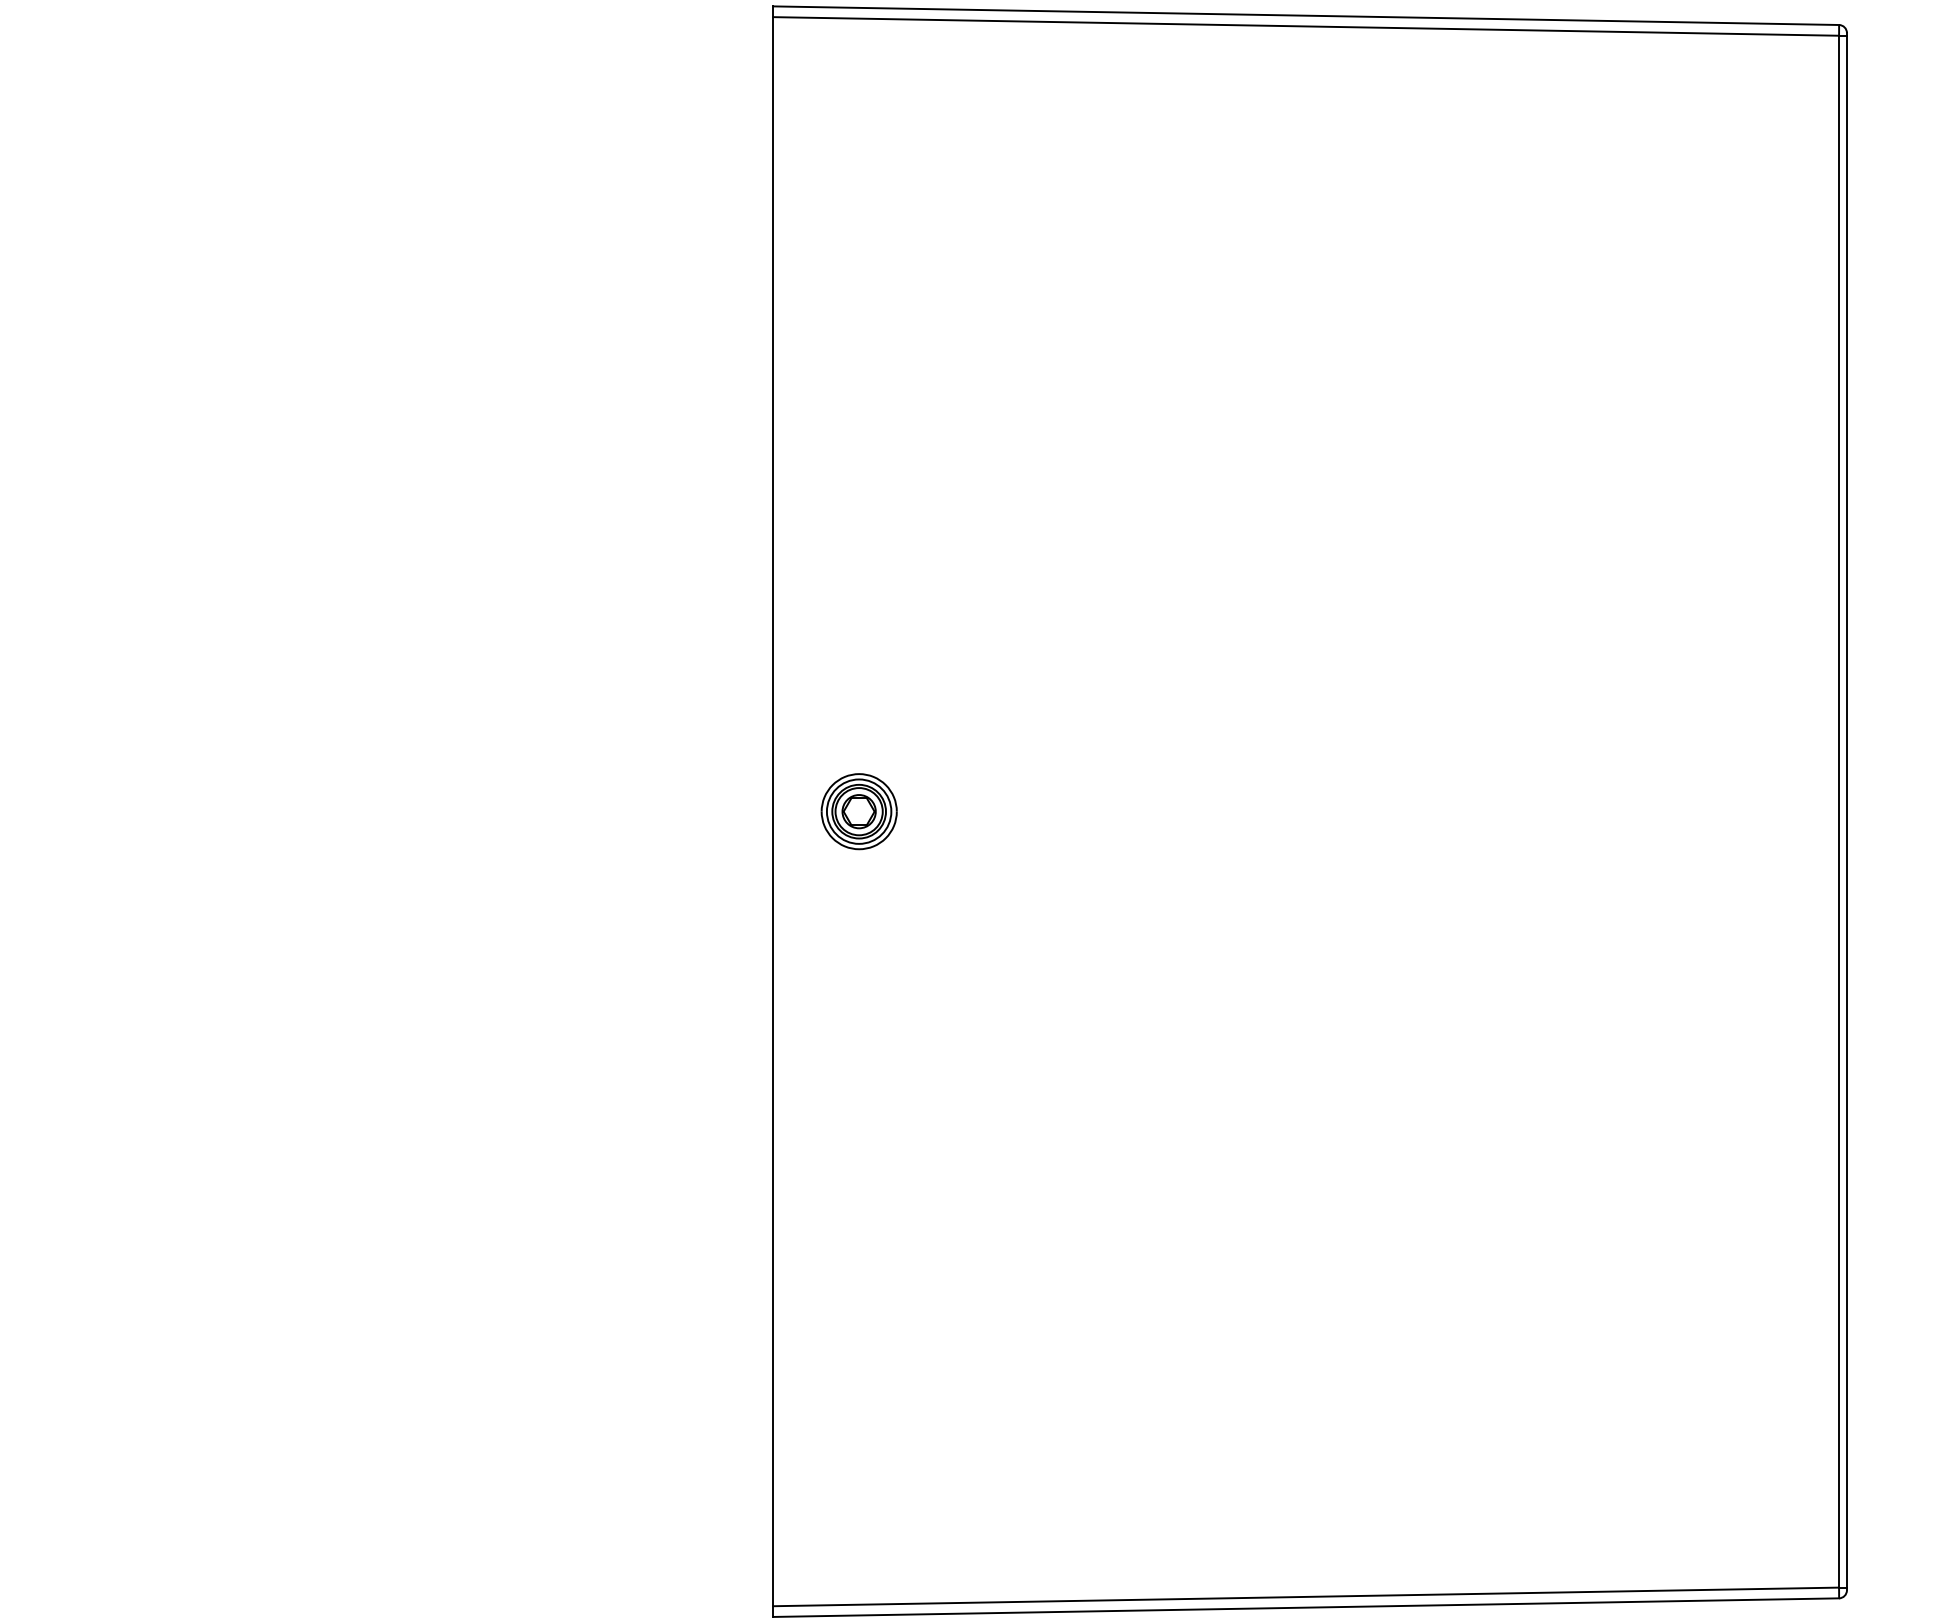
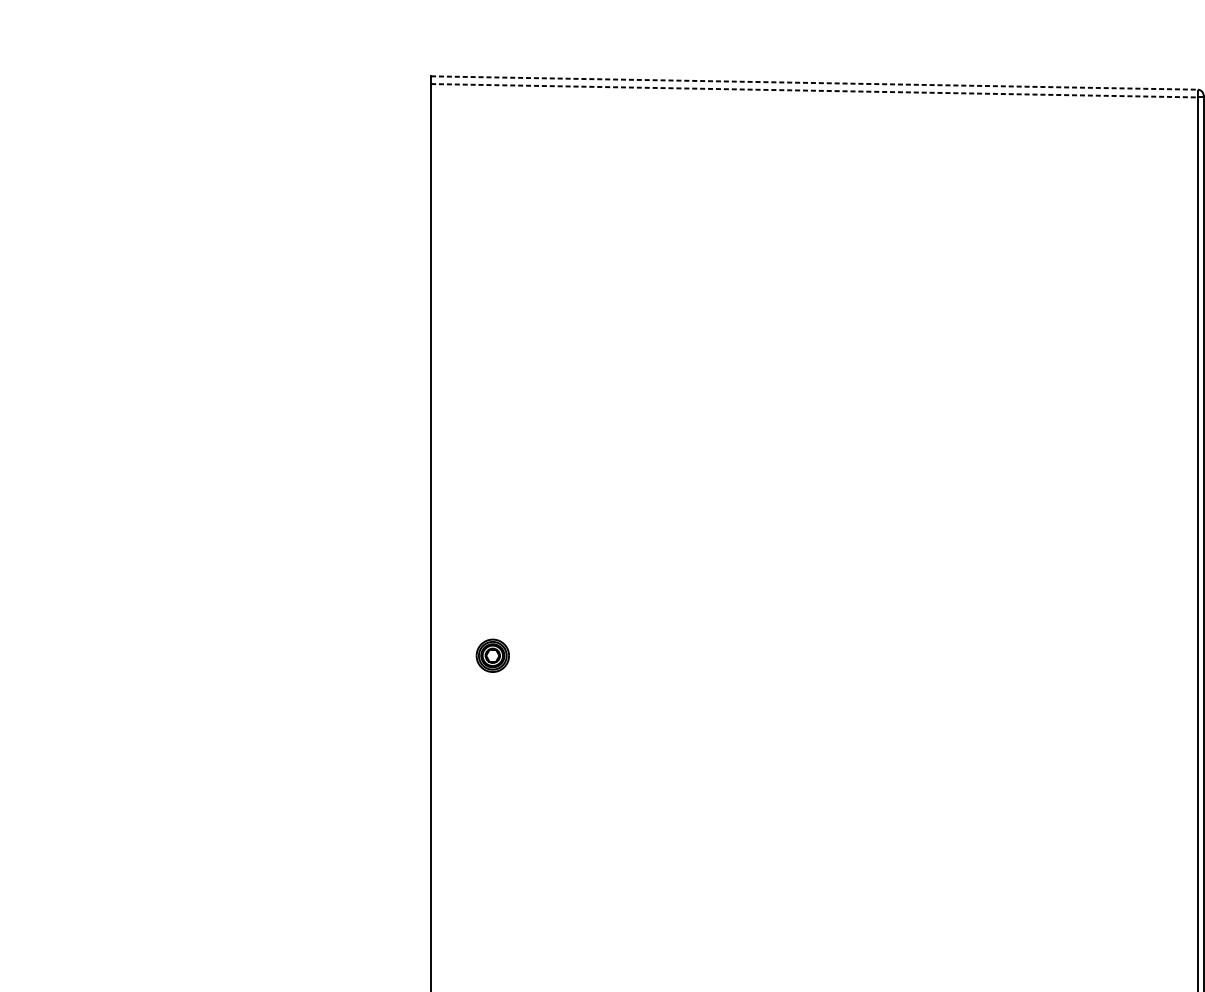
line: (1306, 15) -> (814, 82), solid -> dashed
line: (1306, 26) -> (814, 90), solid -> dashed
part: (858, 811) -> (492, 655), size x0.6

